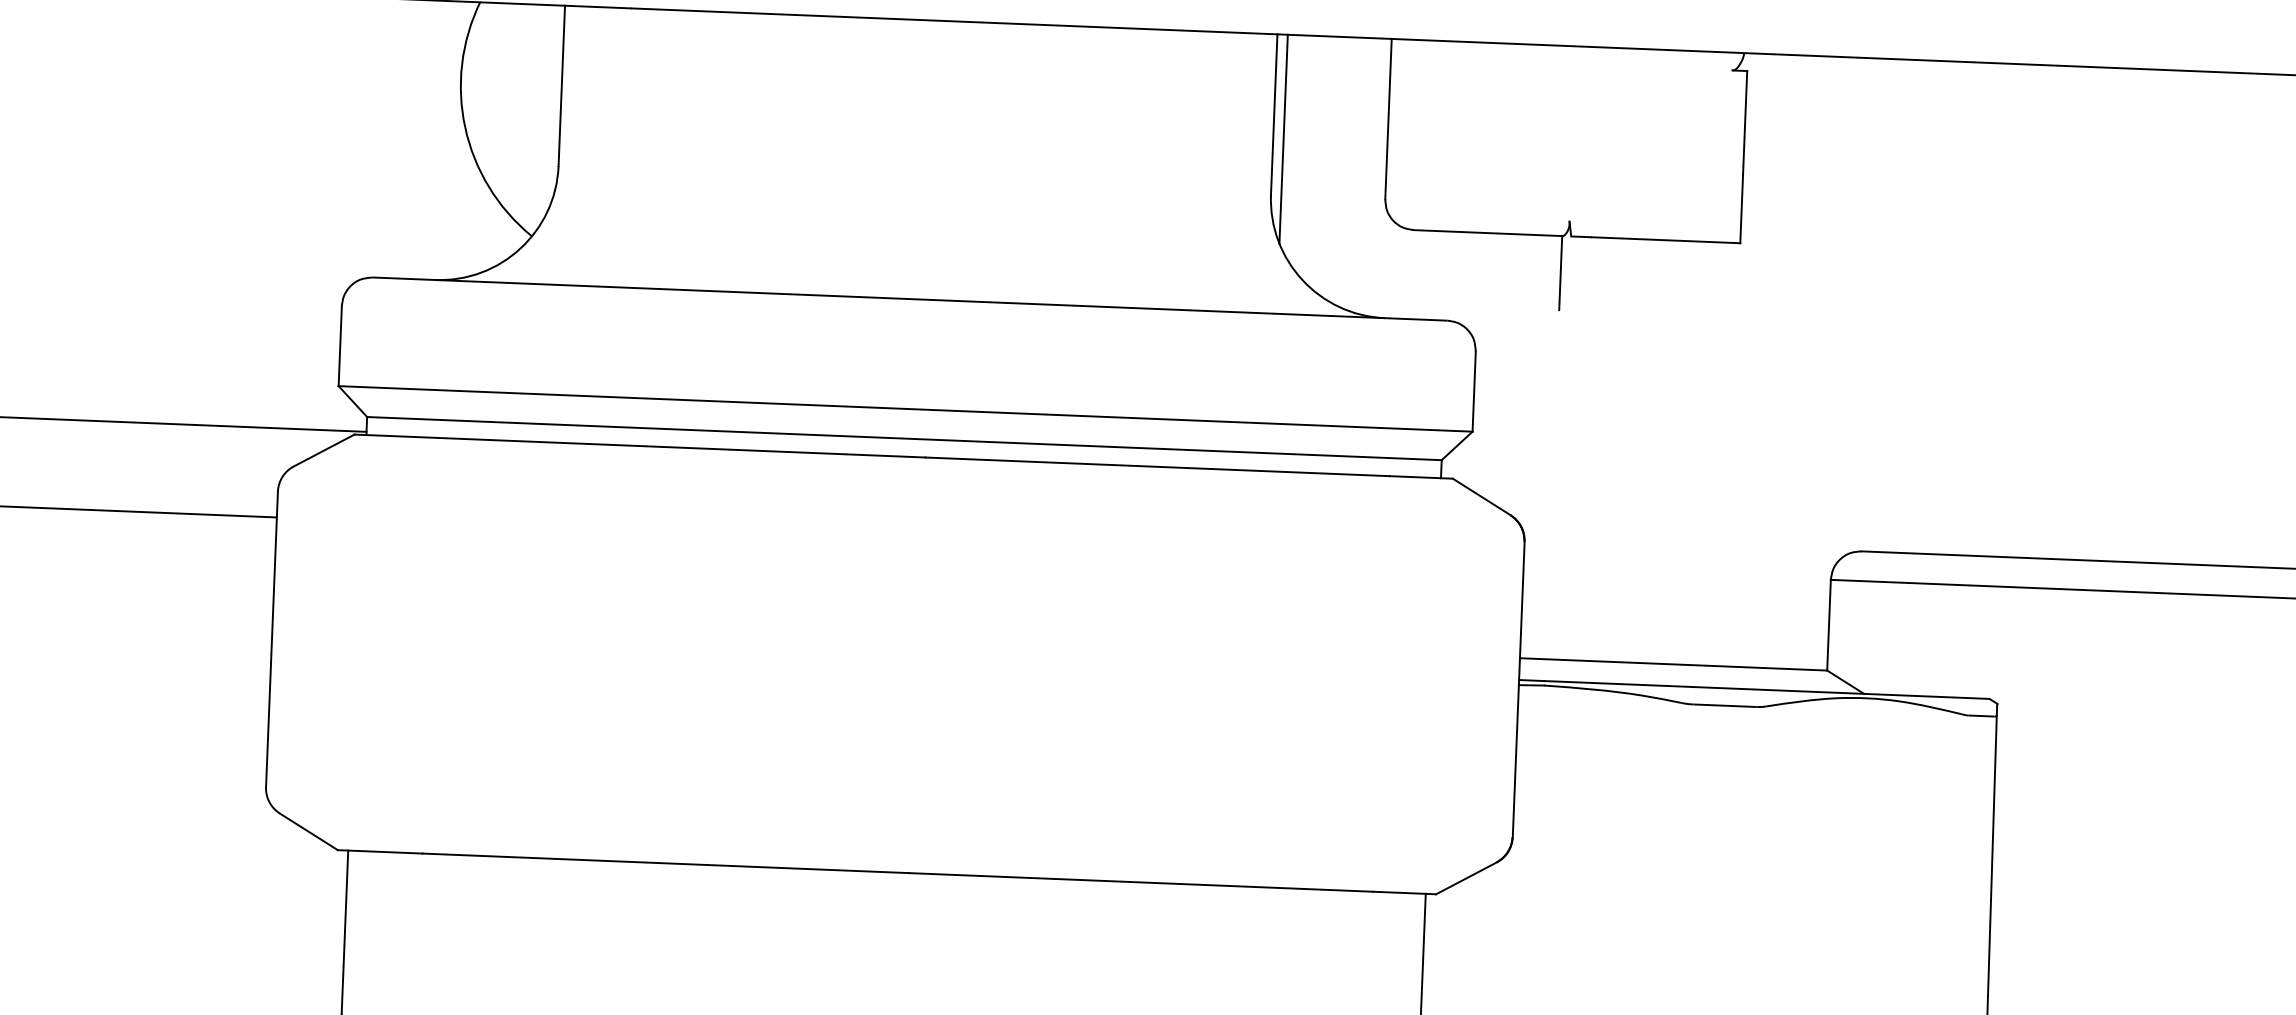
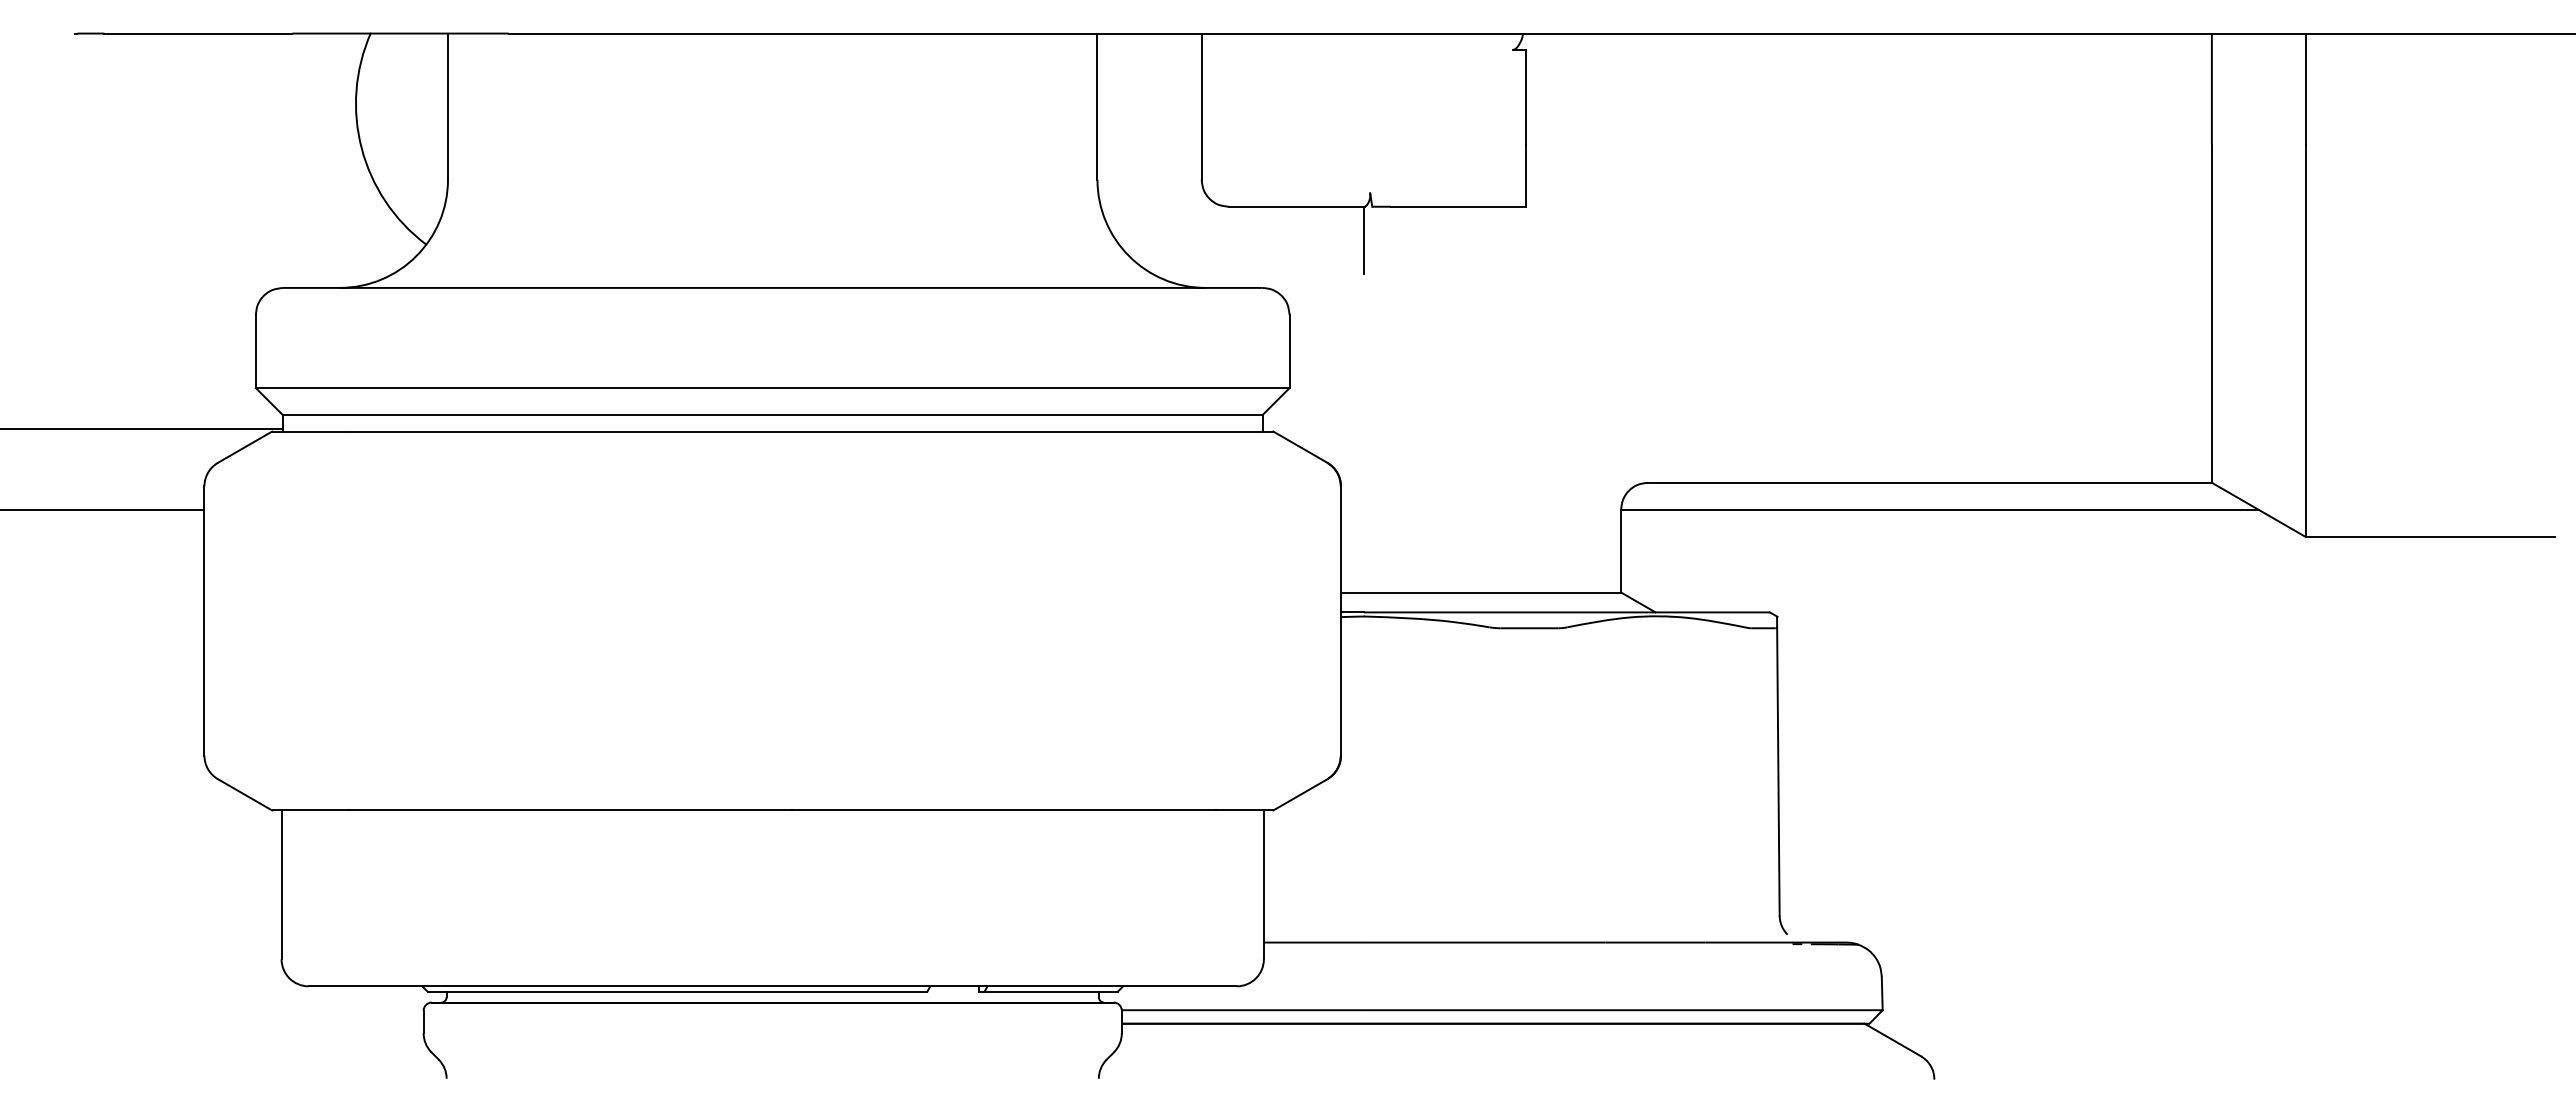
line: (1283, 138) -> (1106, 128), removed

